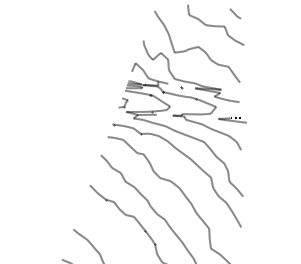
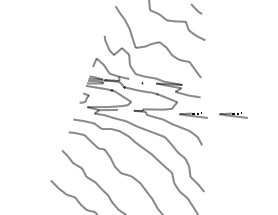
curve: (272, 120) -> (233, 115), added

